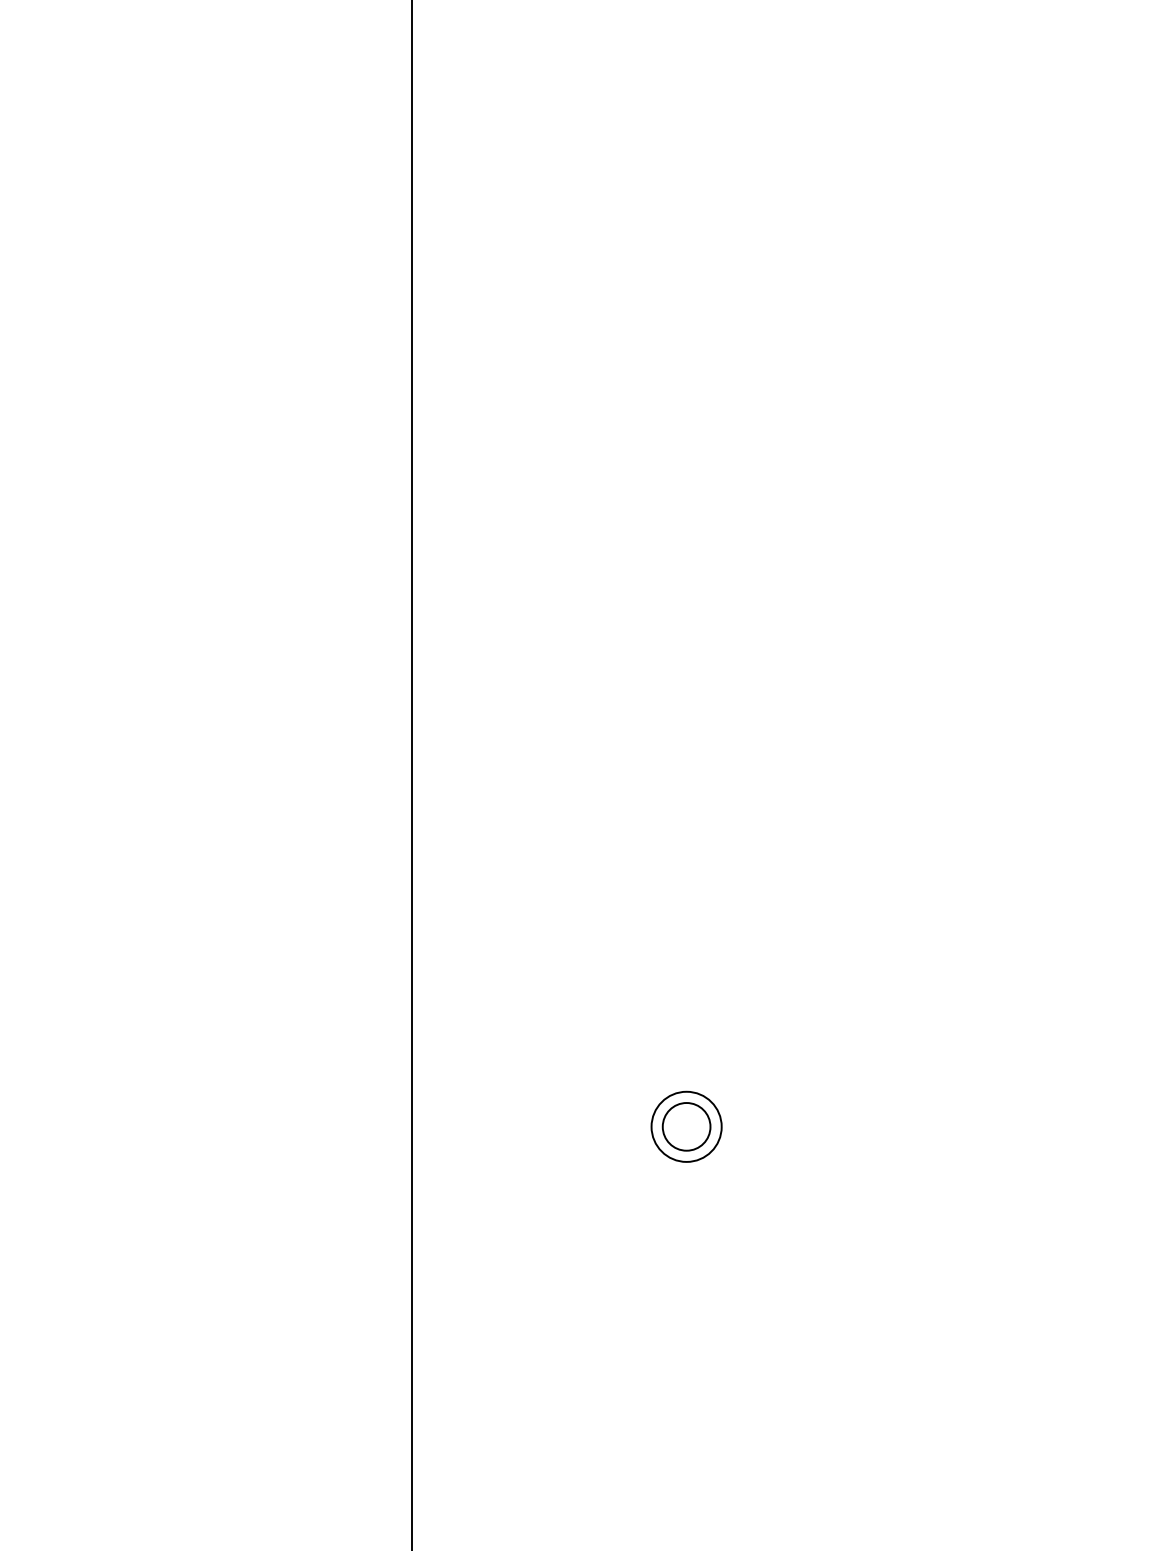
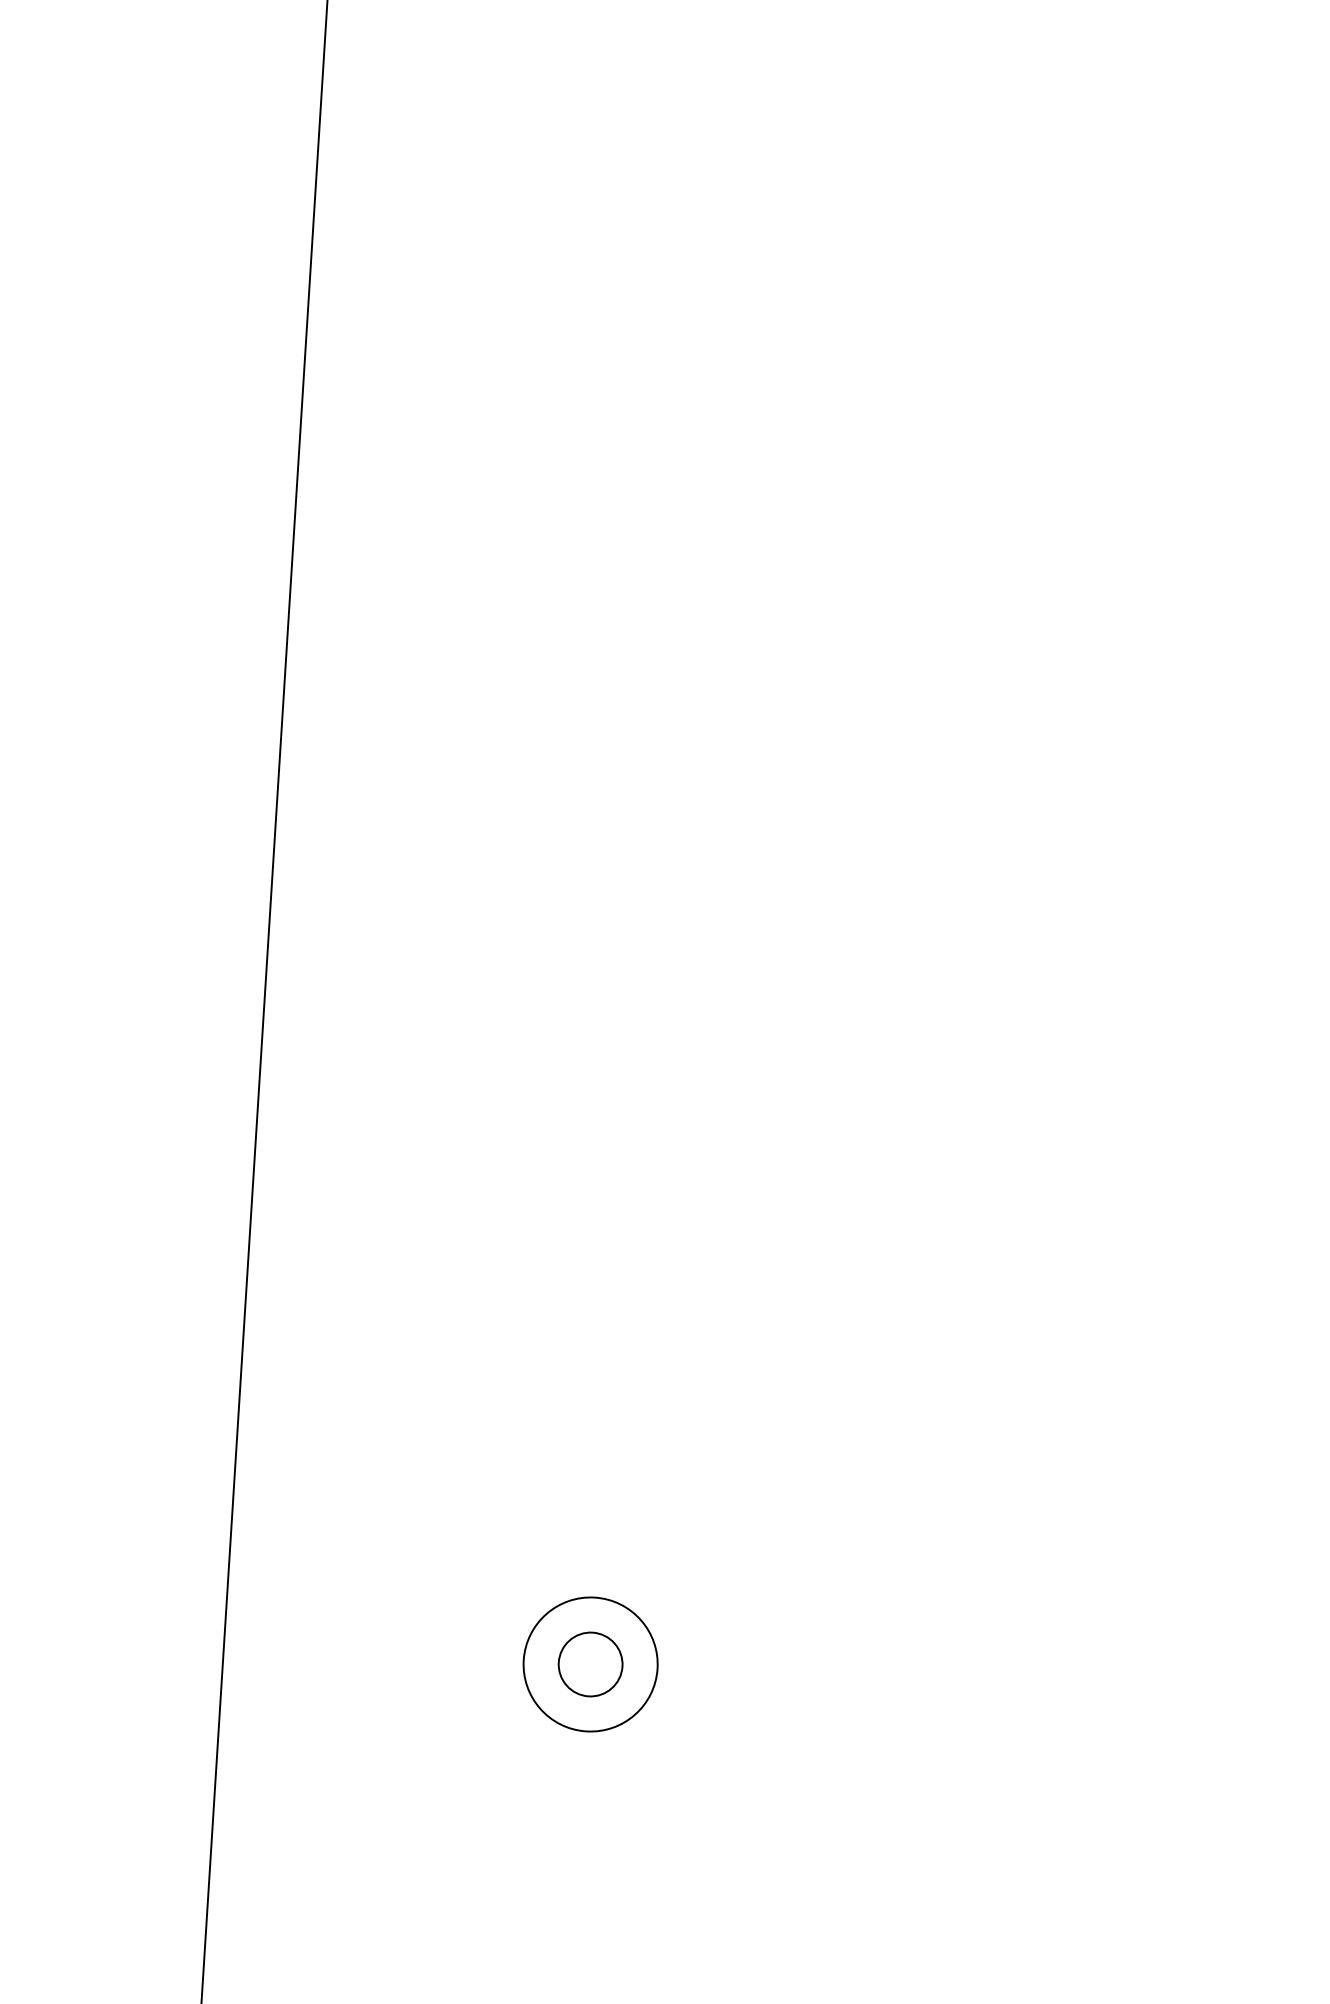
circle: (686, 1126) -> (590, 1664), size x1.43

